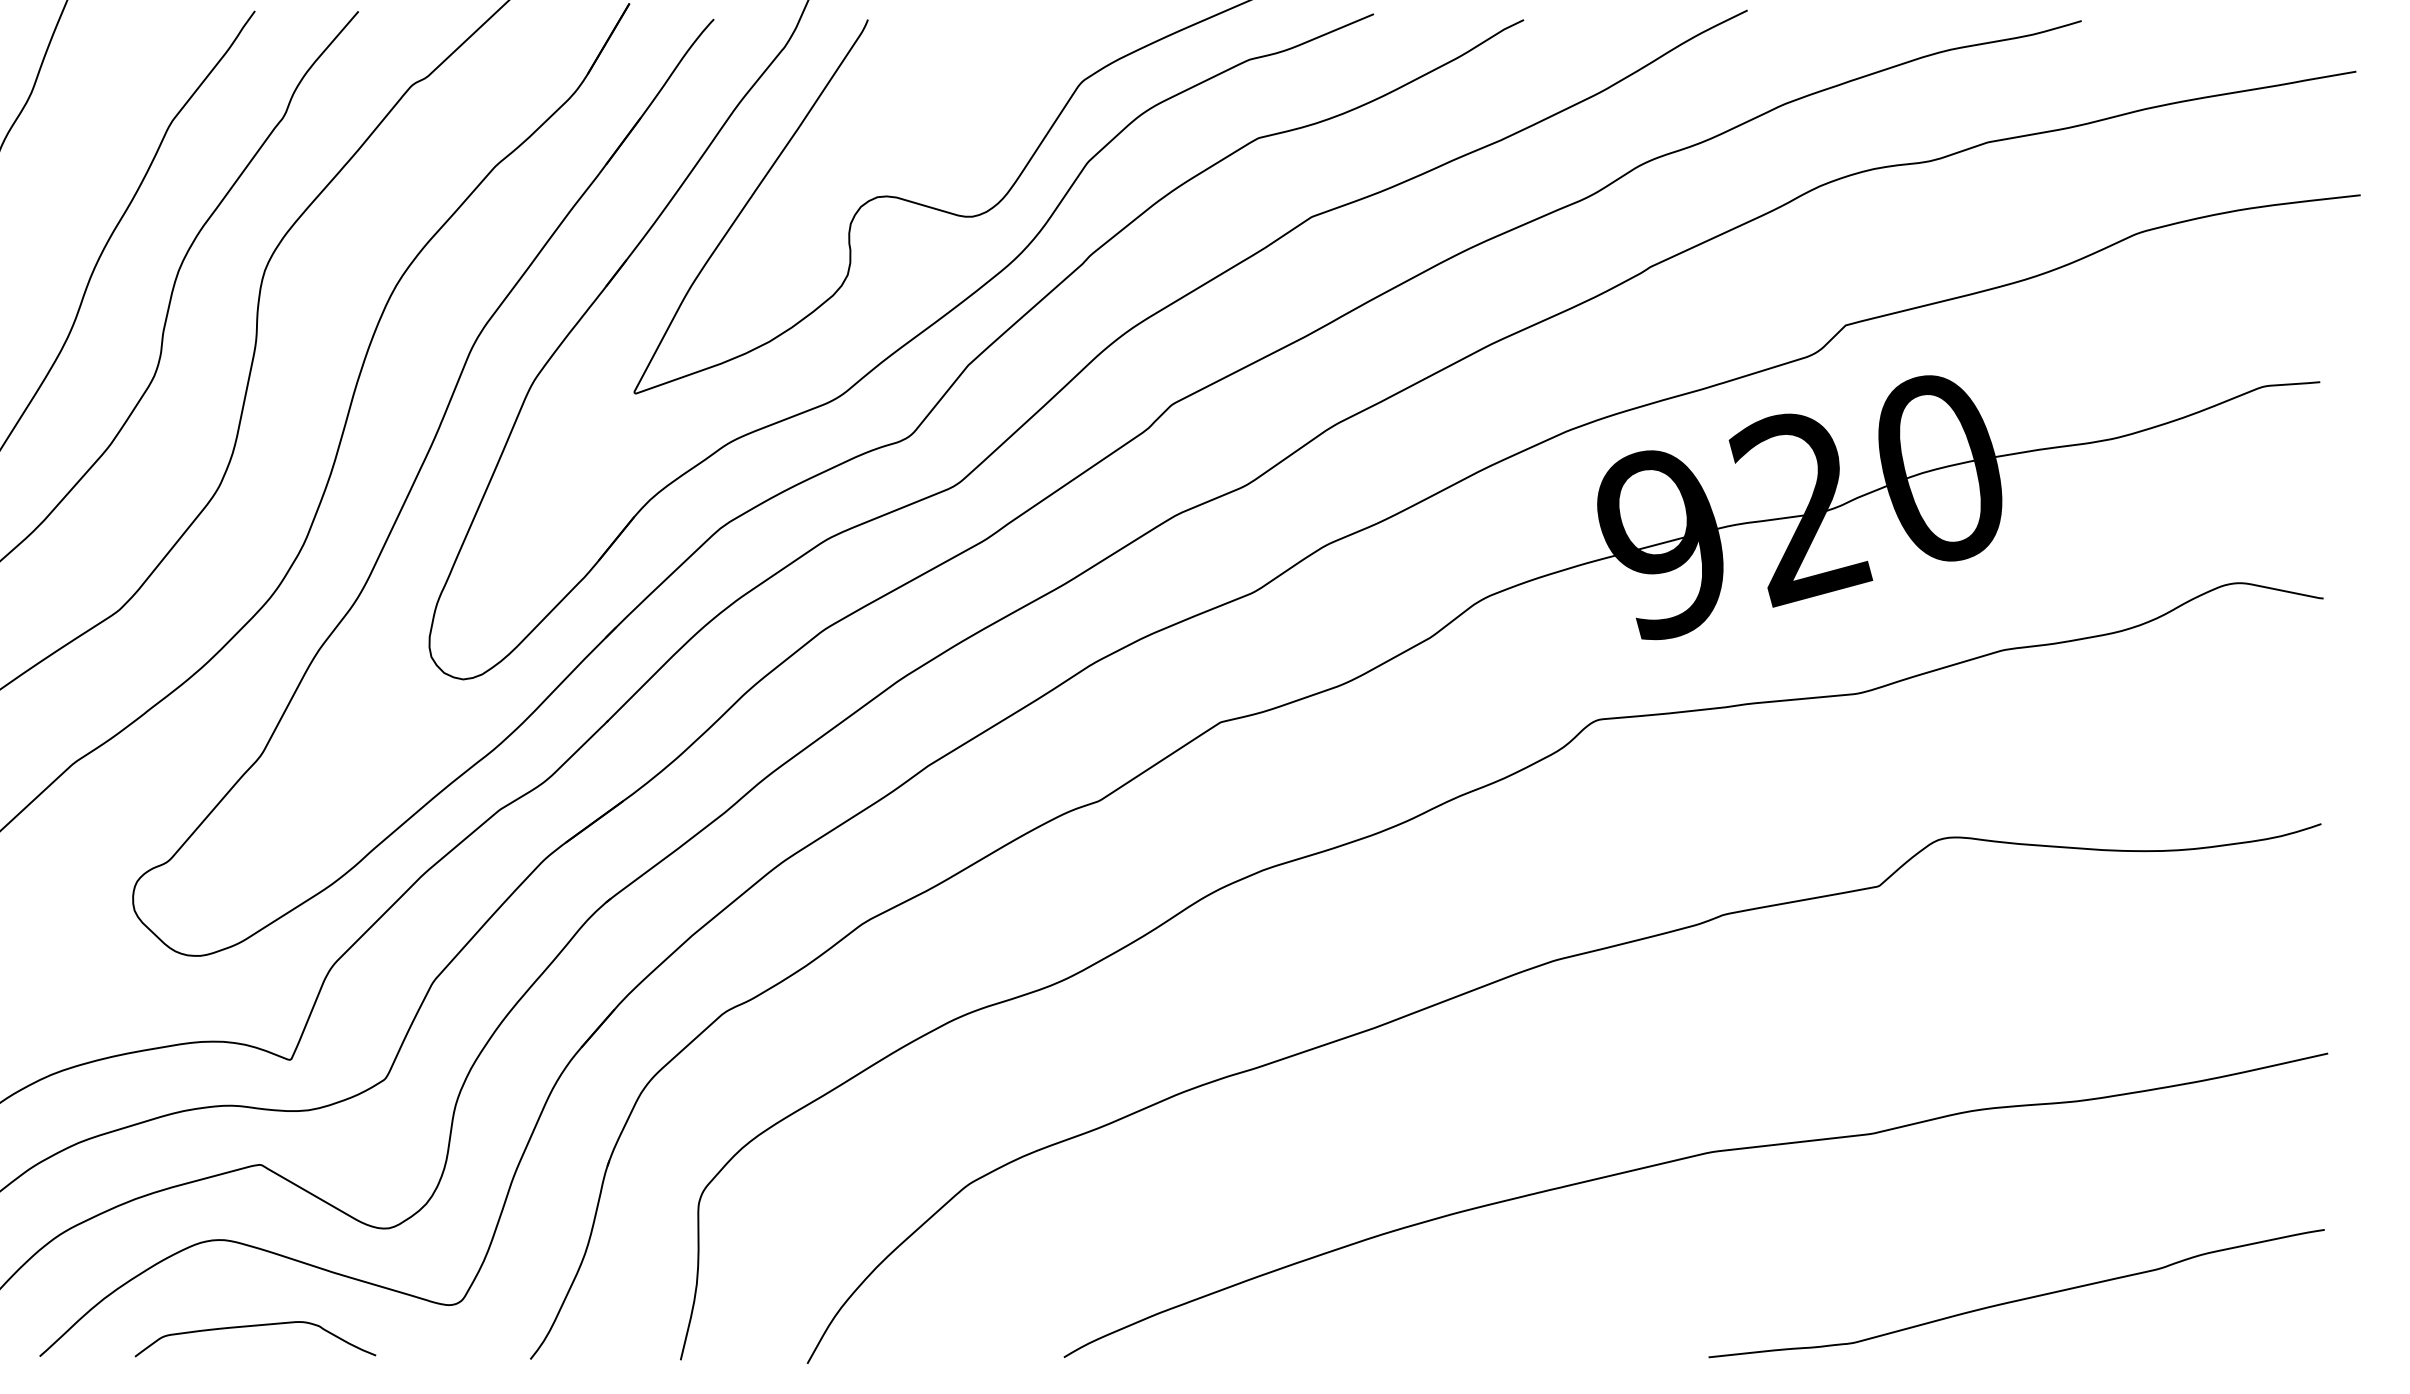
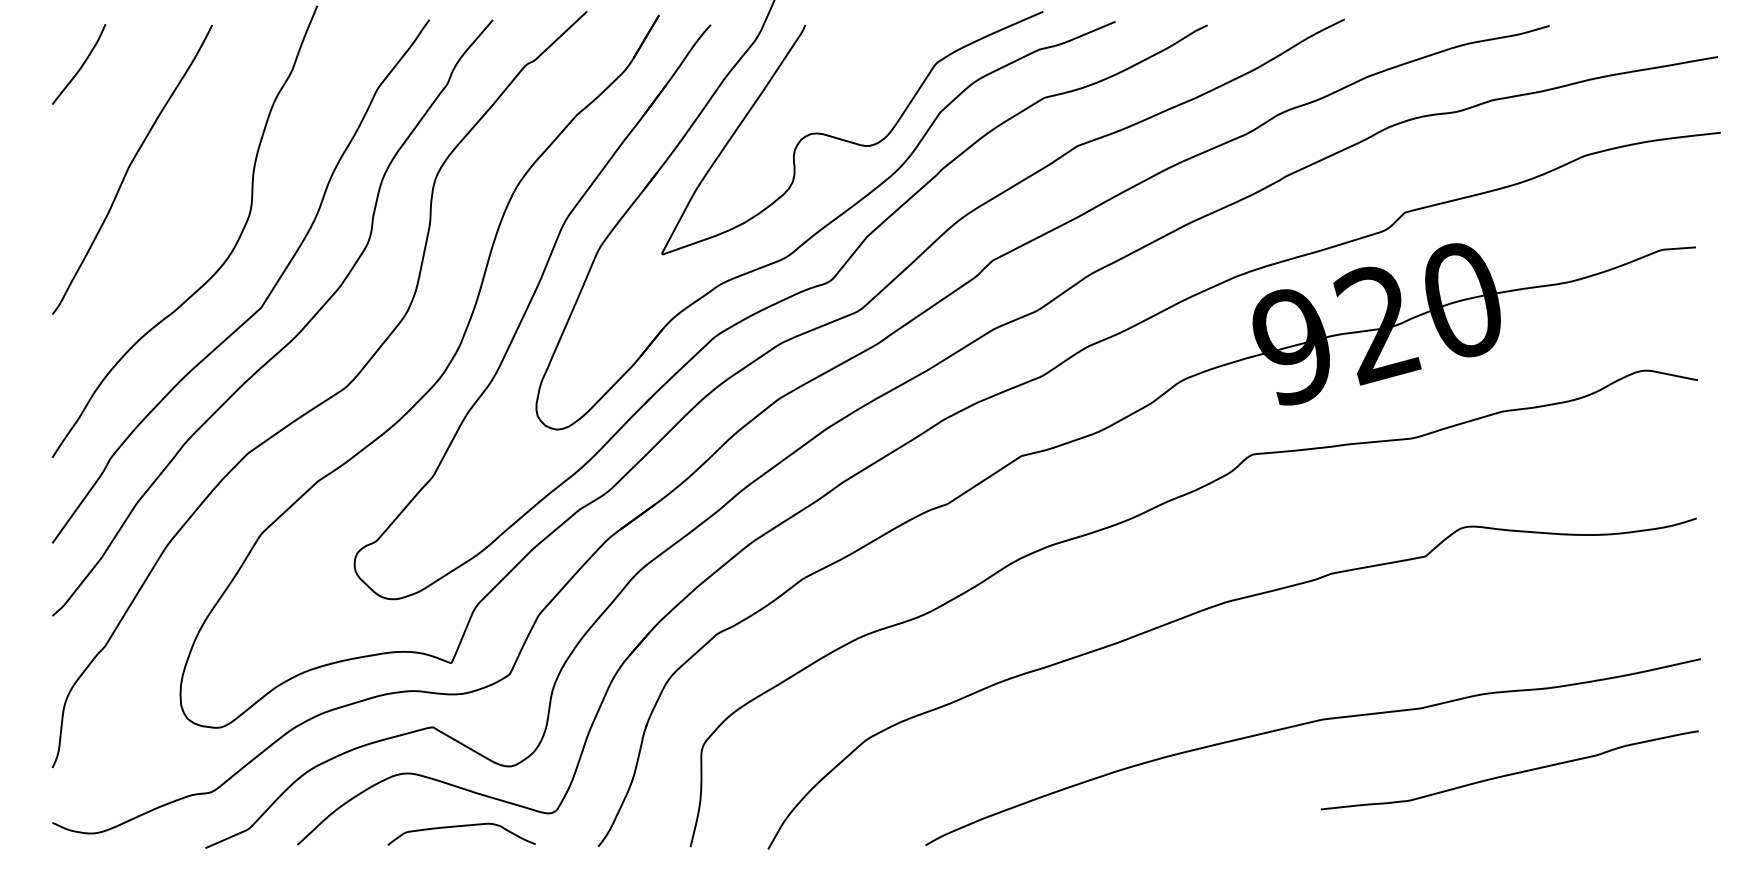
curve: (2016, 1298) -> (1509, 773), moved
curve: (250, 1328) -> (458, 827), moved

